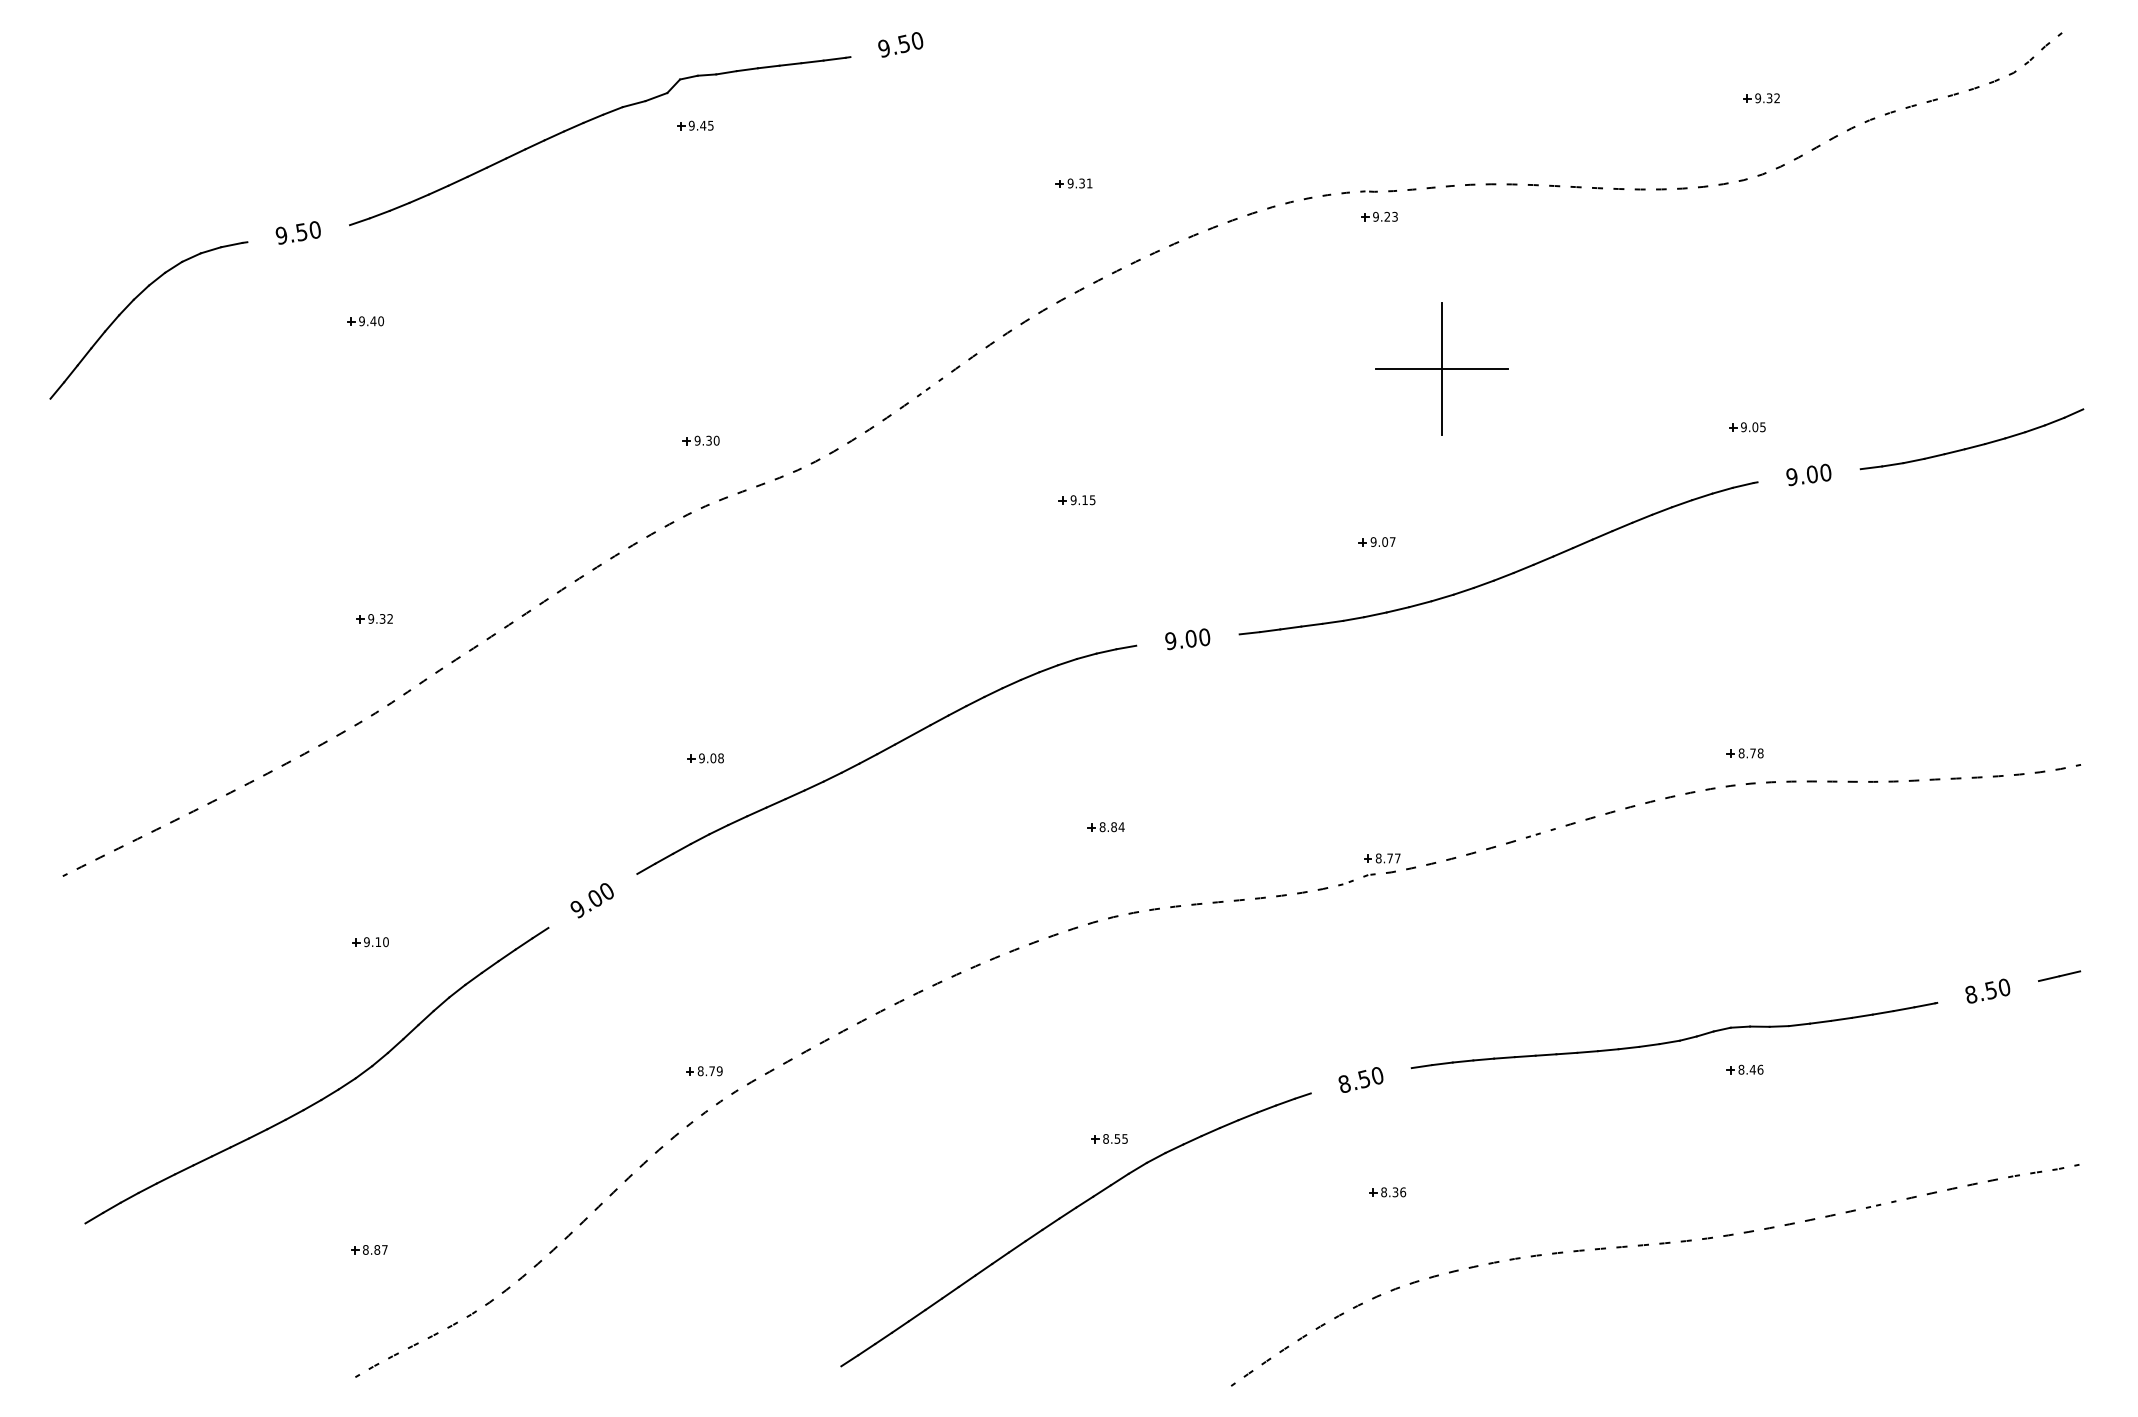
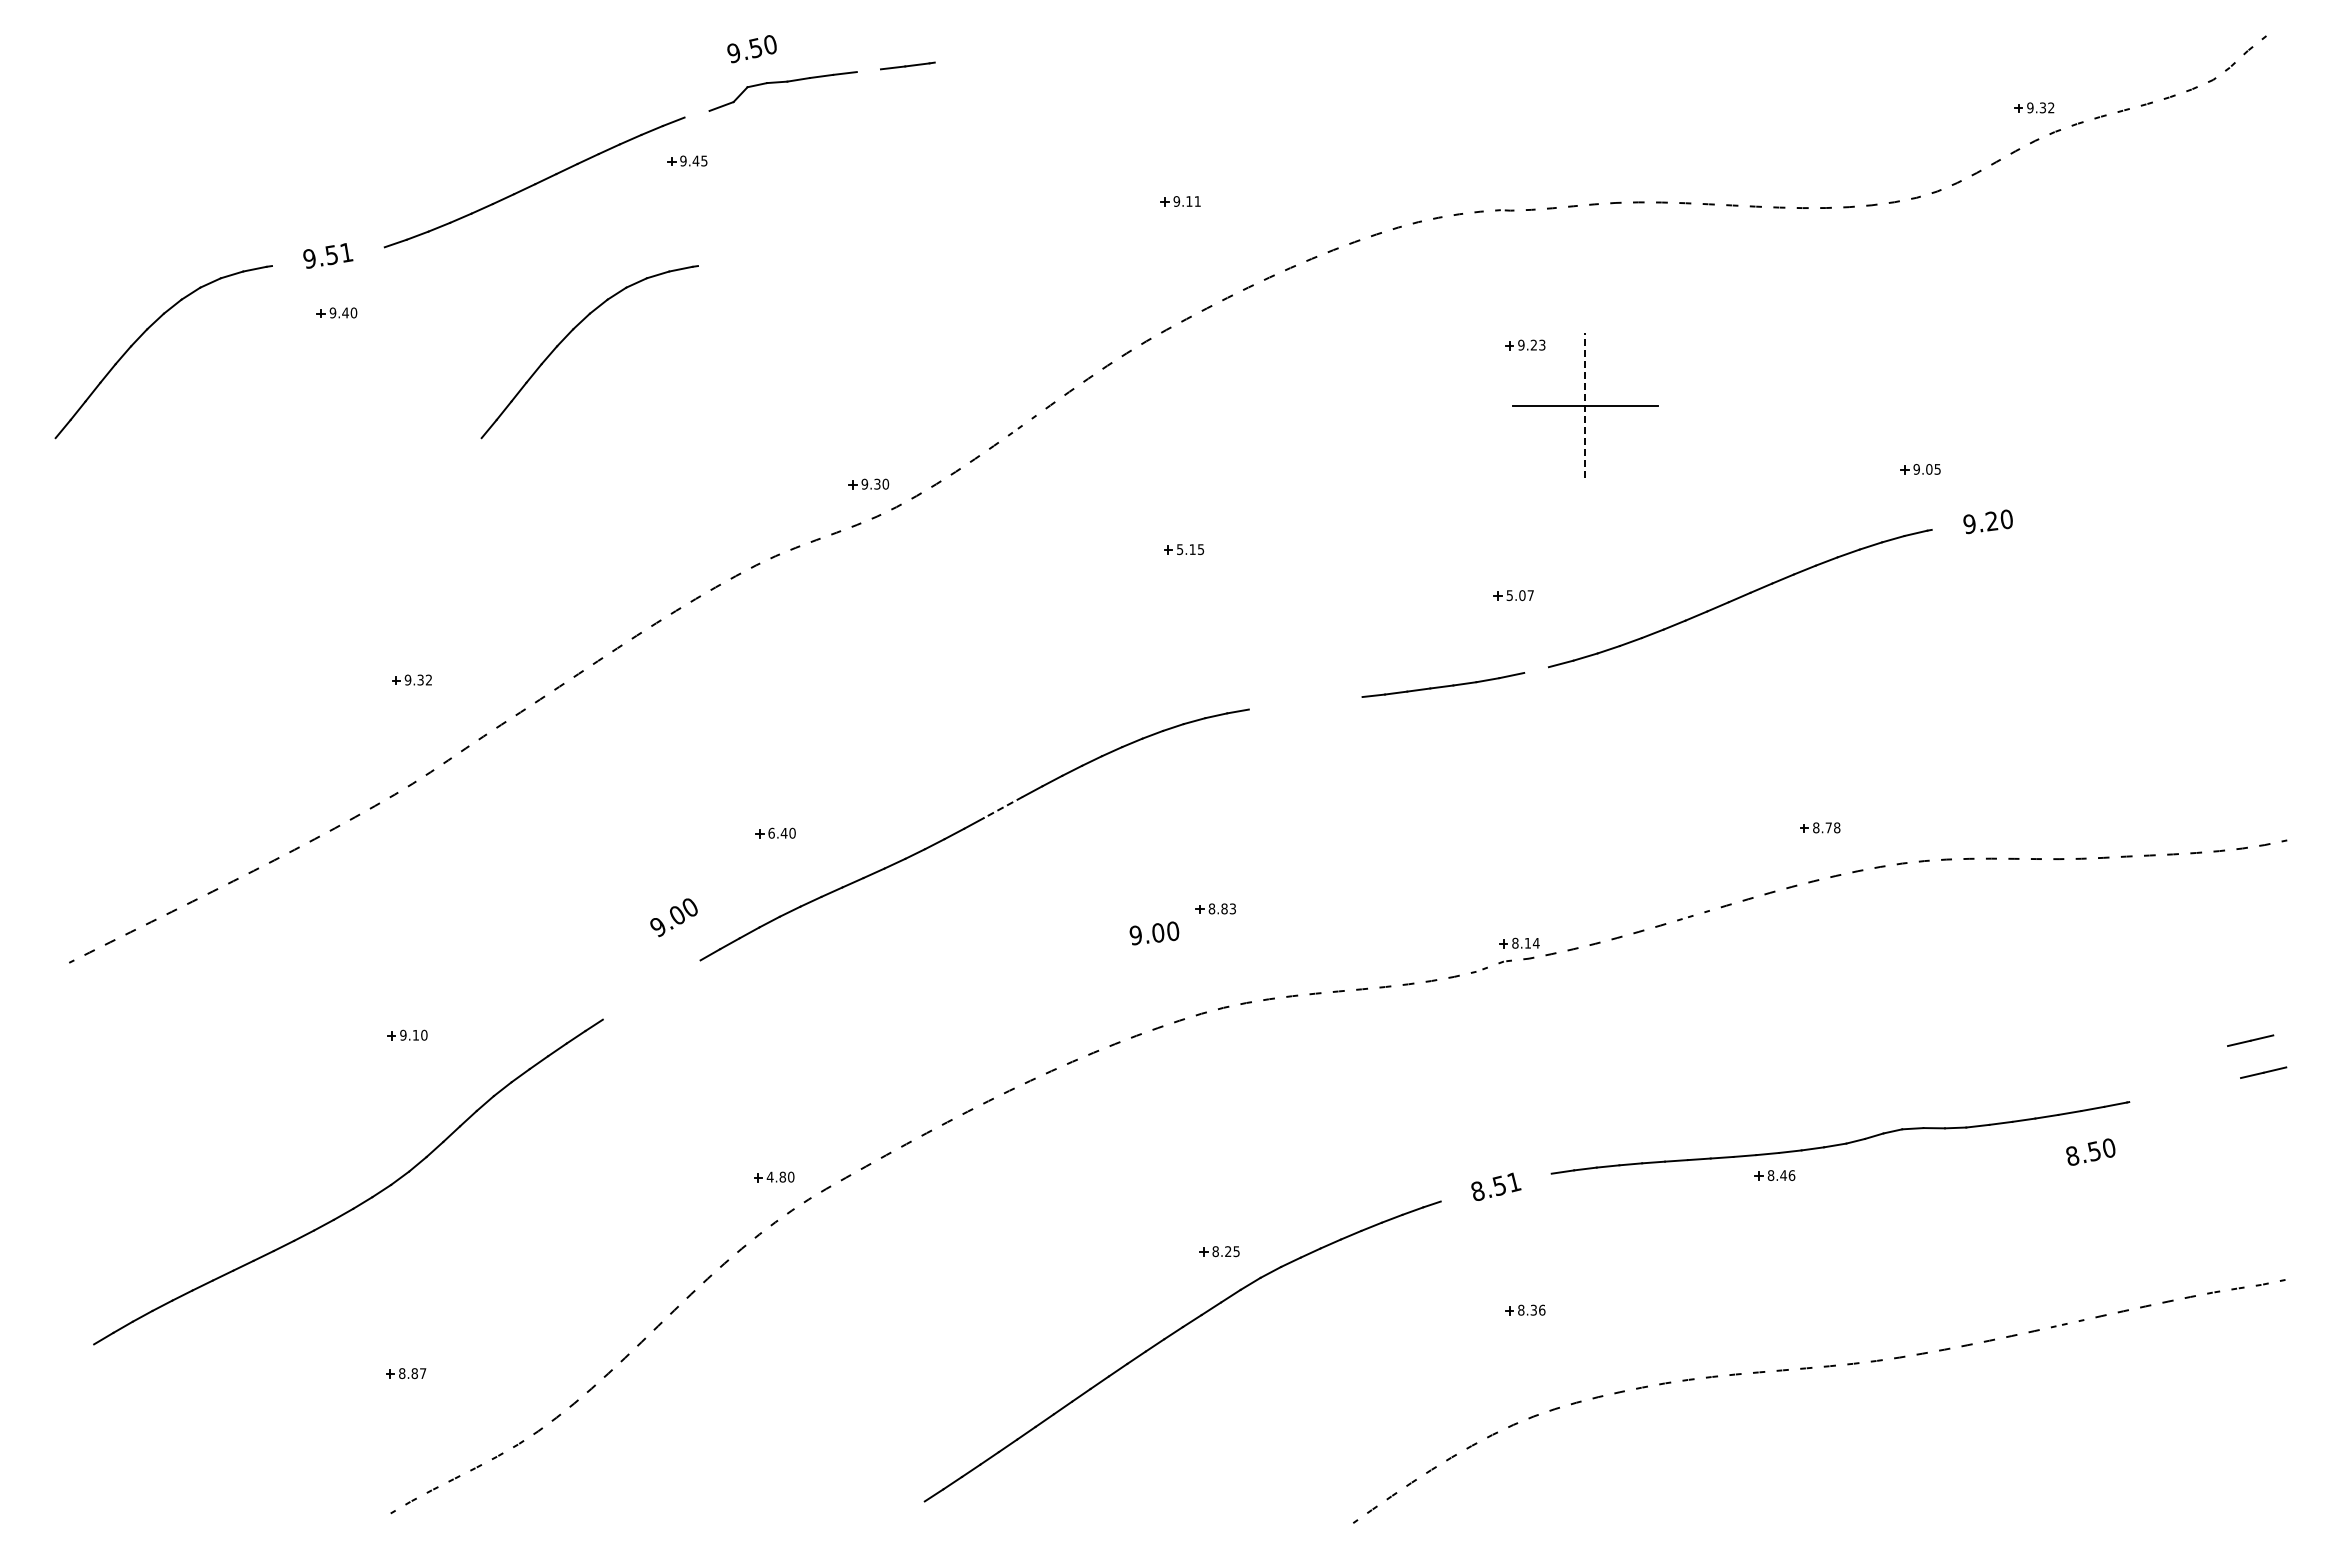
text: (900, 45) -> (751, 49), moved
line: (790, 64) -> (868, 70), removed
part: (1761, 97) -> (2034, 107), moved
line: (633, 103) -> (696, 113), removed
part: (695, 125) -> (687, 160), moved
text: (1082, 183) -> (1189, 201), 9.31 -> 9.11
part: (1379, 216) -> (1525, 344), moved
text: (315, 229) -> (346, 252), 9.50 -> 9.51
part: (518, 303) -> (570, 333), added
part: (365, 320) -> (336, 312), moved
line: (1442, 369) -> (1585, 405), solid -> dashed
part: (700, 440) -> (868, 483), moved
part: (1974, 445) -> (2170, 489), removed
text: (1811, 474) -> (1991, 521), 9.00 -> 9.20
text: (1073, 500) -> (1179, 549), 9.15 -> 5.15
text: (1373, 541) -> (1509, 595), 9.07 -> 5.07
line: (1397, 609) -> (1536, 669), removed
text: (1187, 639) -> (1154, 933), moved
line: (912, 734) -> (1002, 807), solid -> dashed
part: (1745, 753) -> (1820, 827), moved
text: (710, 757) -> (781, 832), 9.08 -> 6.40
text: (1121, 826) -> (1232, 908), 8.84 -> 8.83
text: (1393, 858) -> (1531, 943), 8.77 -> 8.14
text: (591, 900) -> (673, 917), moved
line: (2047, 946) -> (2250, 1040), added
text: (1987, 990) -> (2090, 1151), moved
part: (1744, 1069) -> (1774, 1175), moved
text: (710, 1070) -> (780, 1176), 8.79 -> 4.80
text: (1377, 1076) -> (1514, 1182), 8.50 -> 8.51
text: (1117, 1138) -> (1228, 1251), 8.55 -> 8.25

